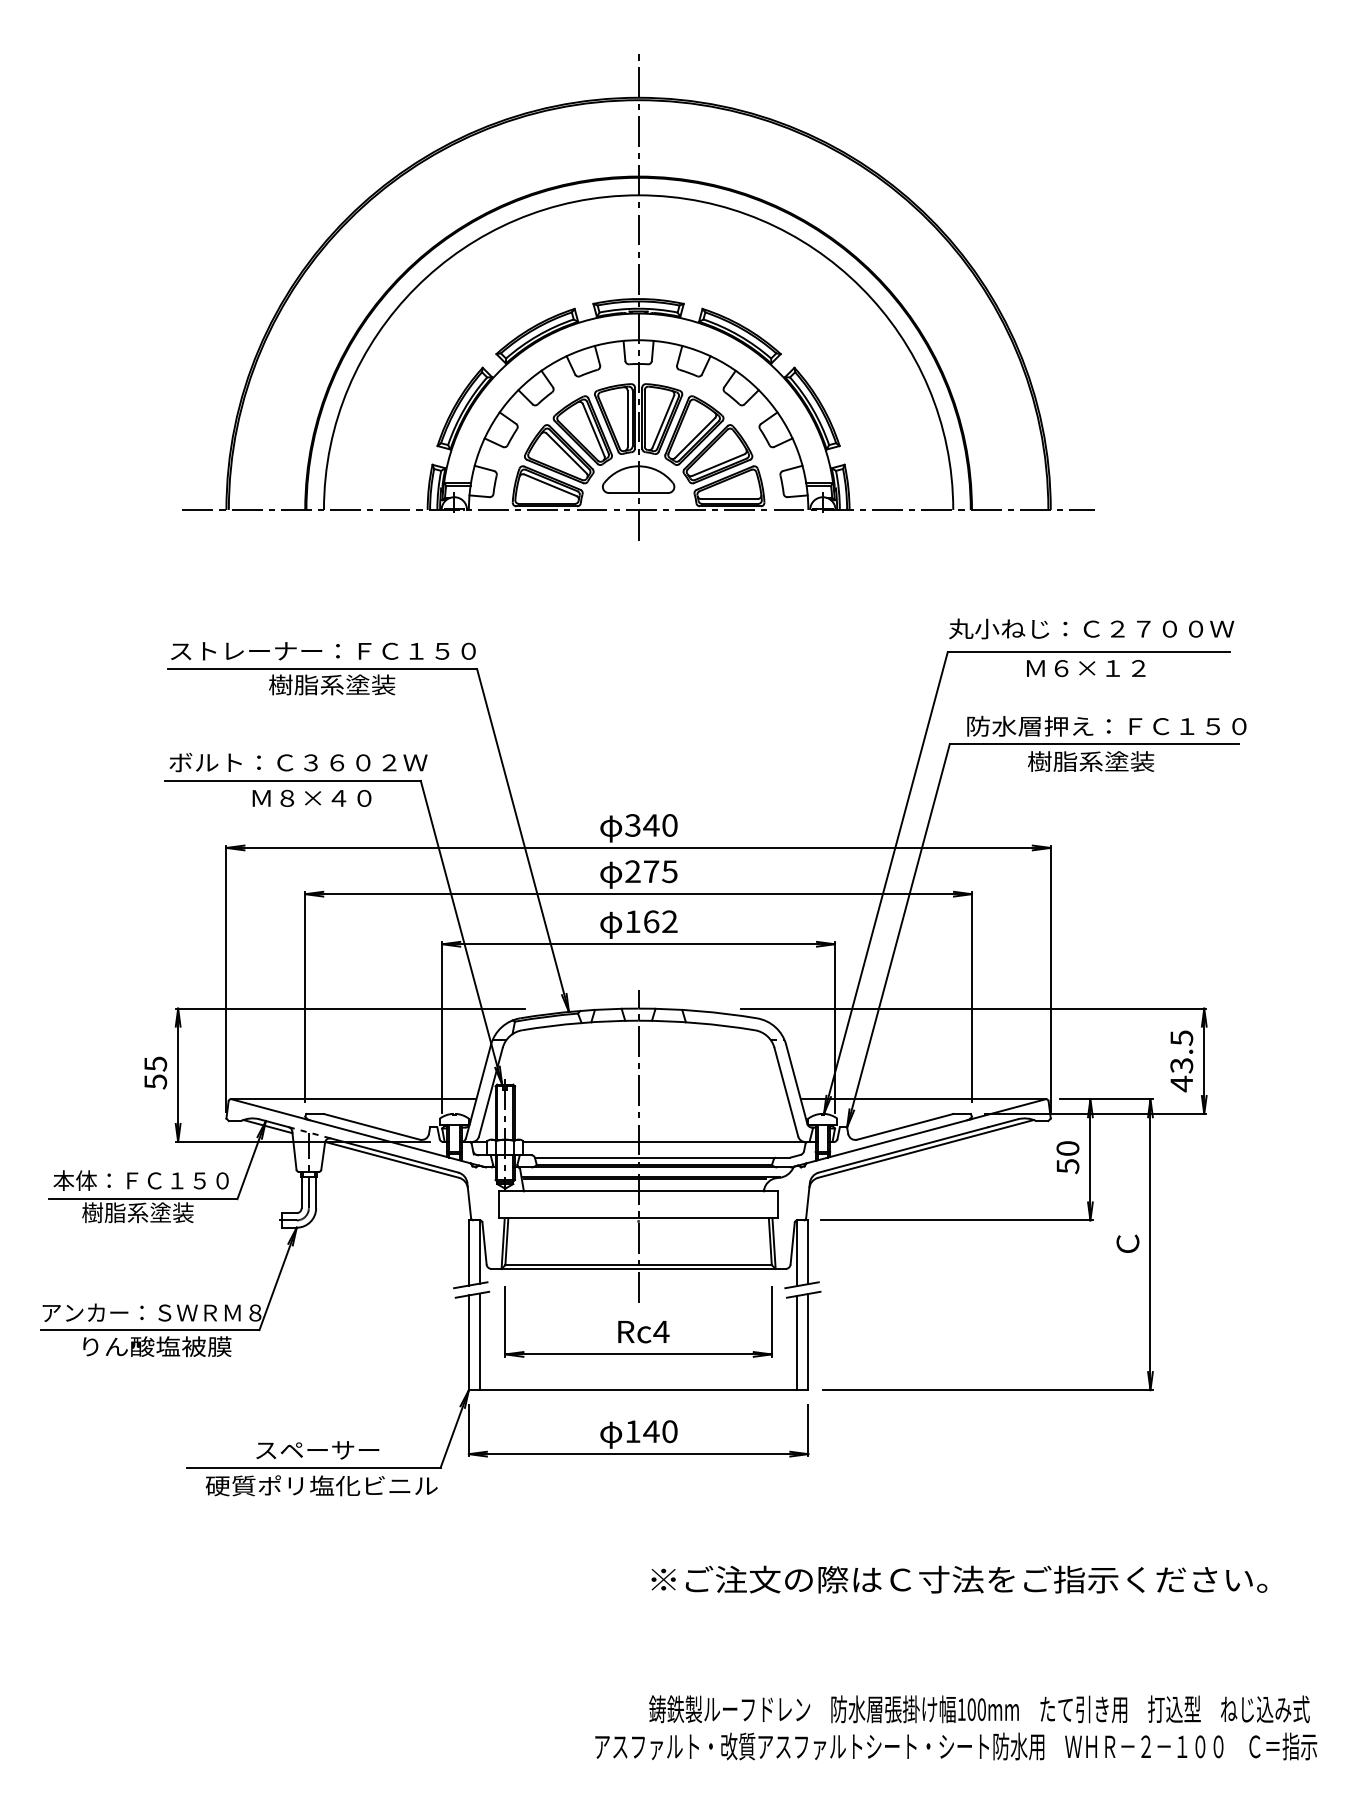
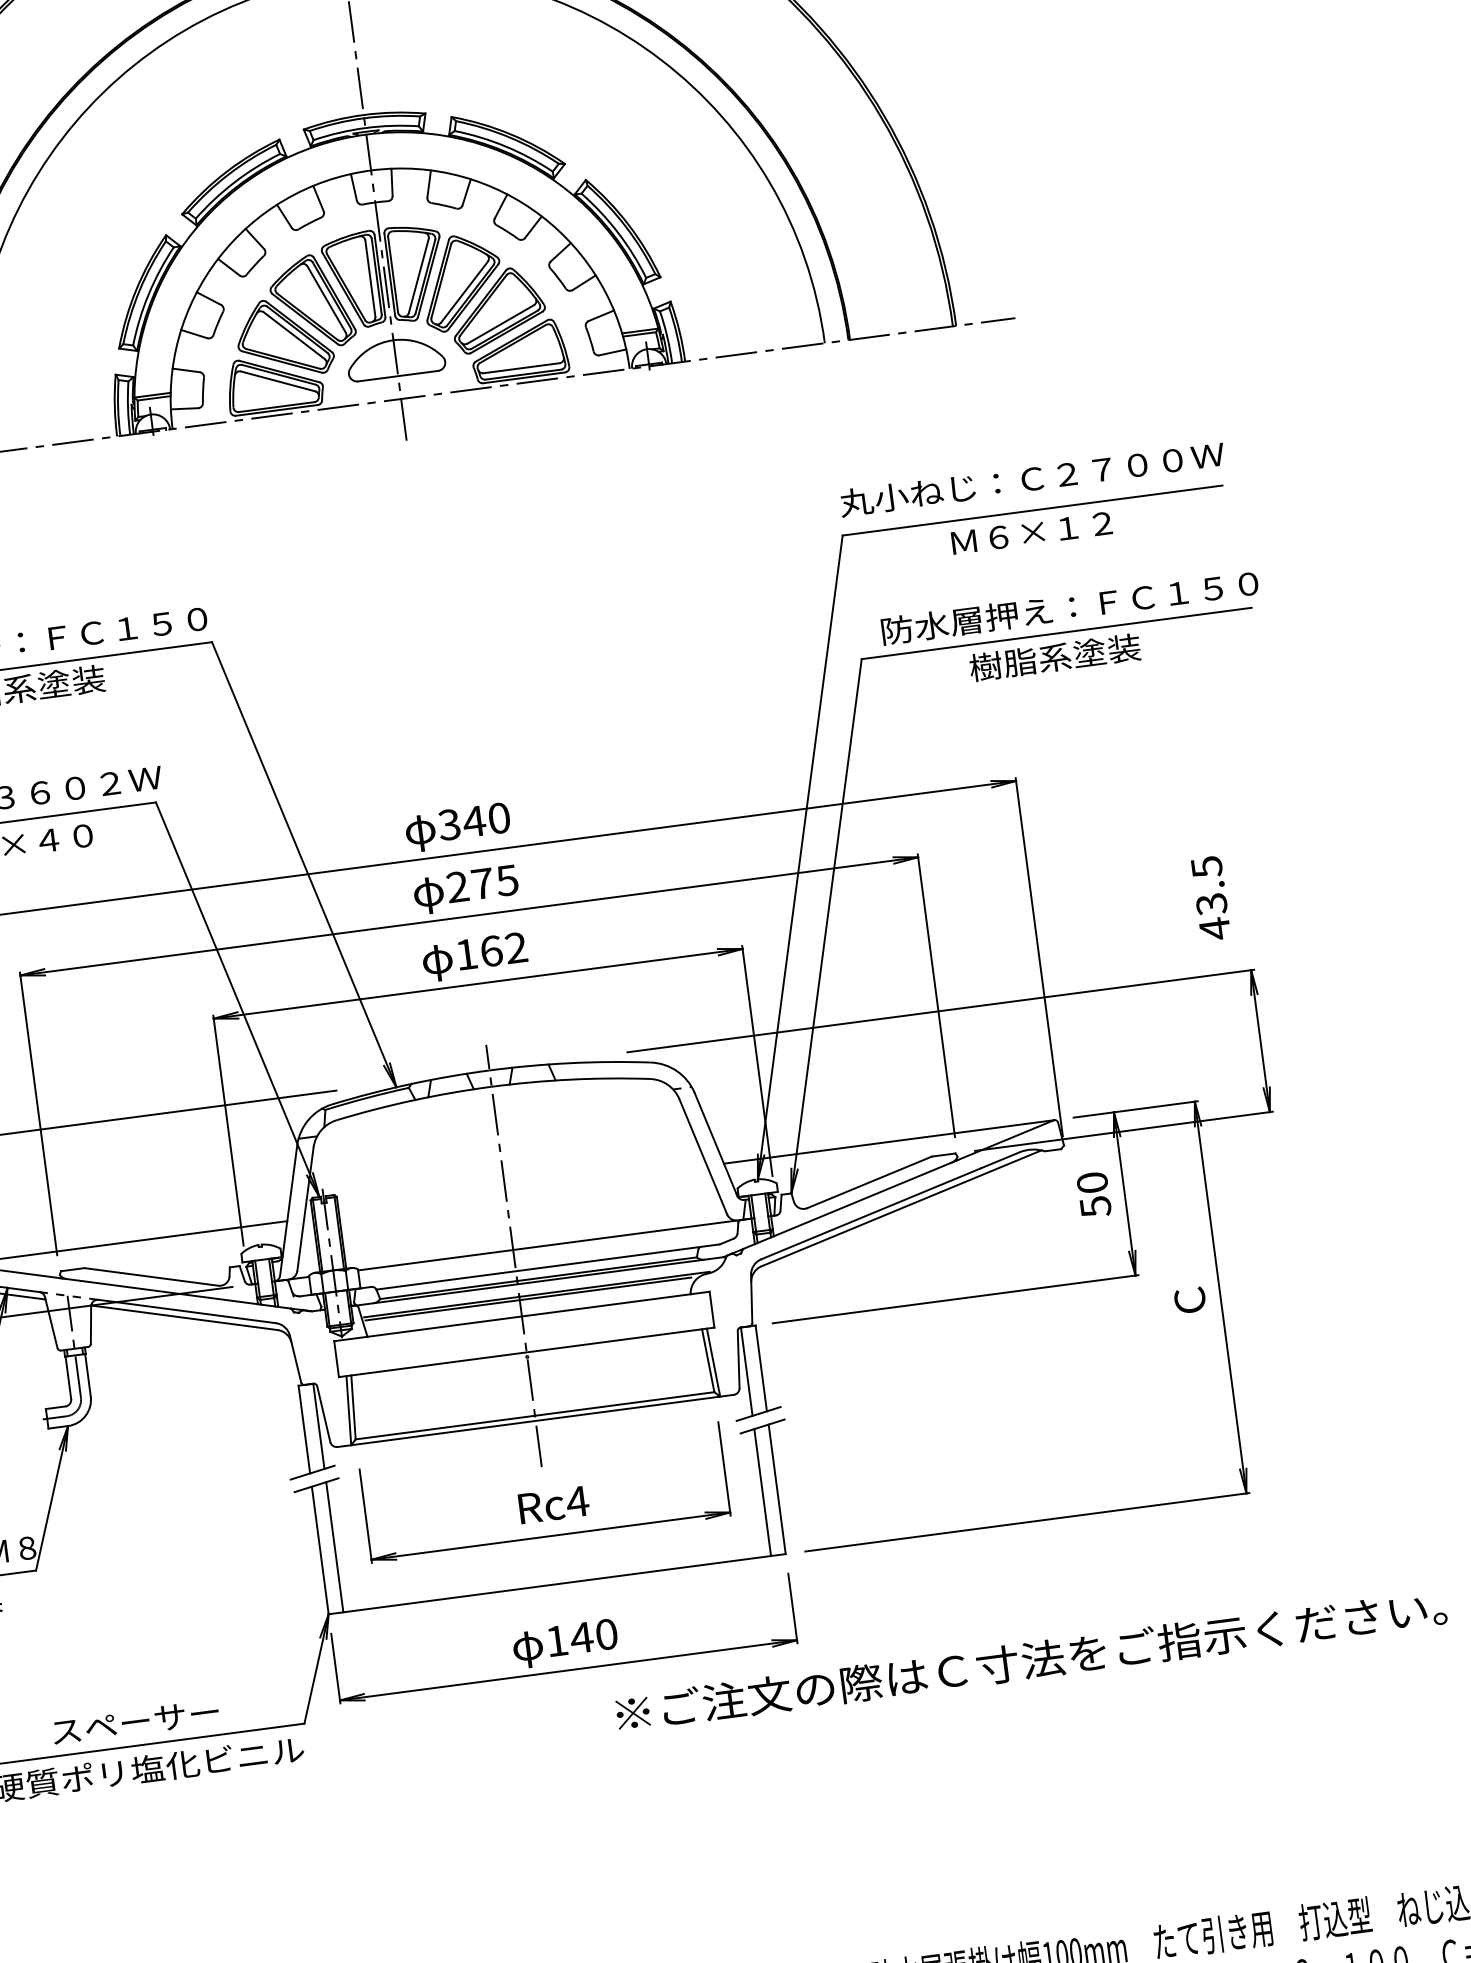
text: (1181, 1061) -> (1210, 898), moved
text: (959, 1579) -> (1031, 1660), moved

